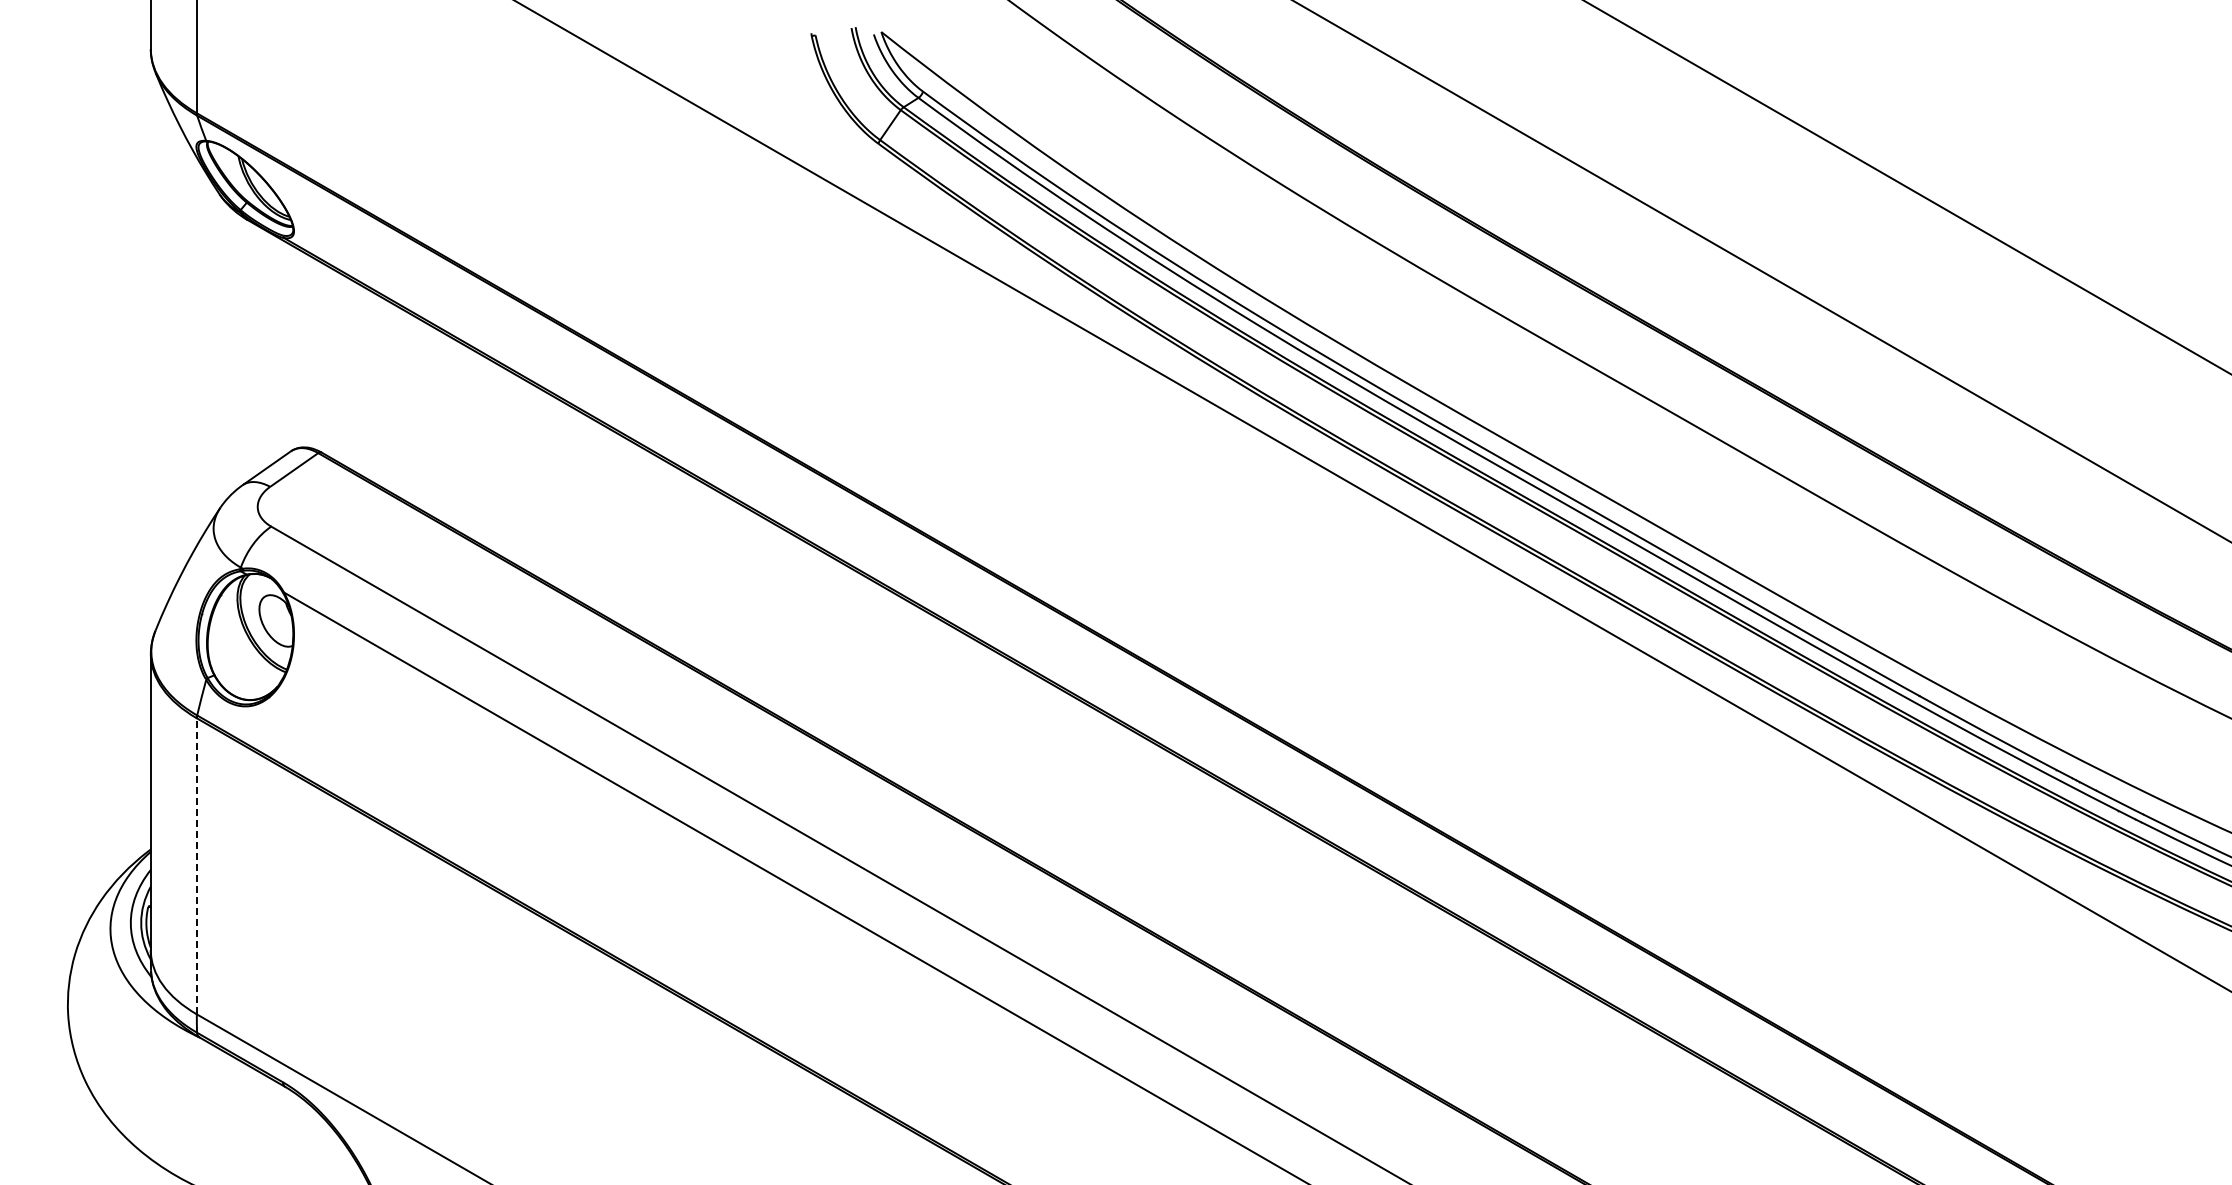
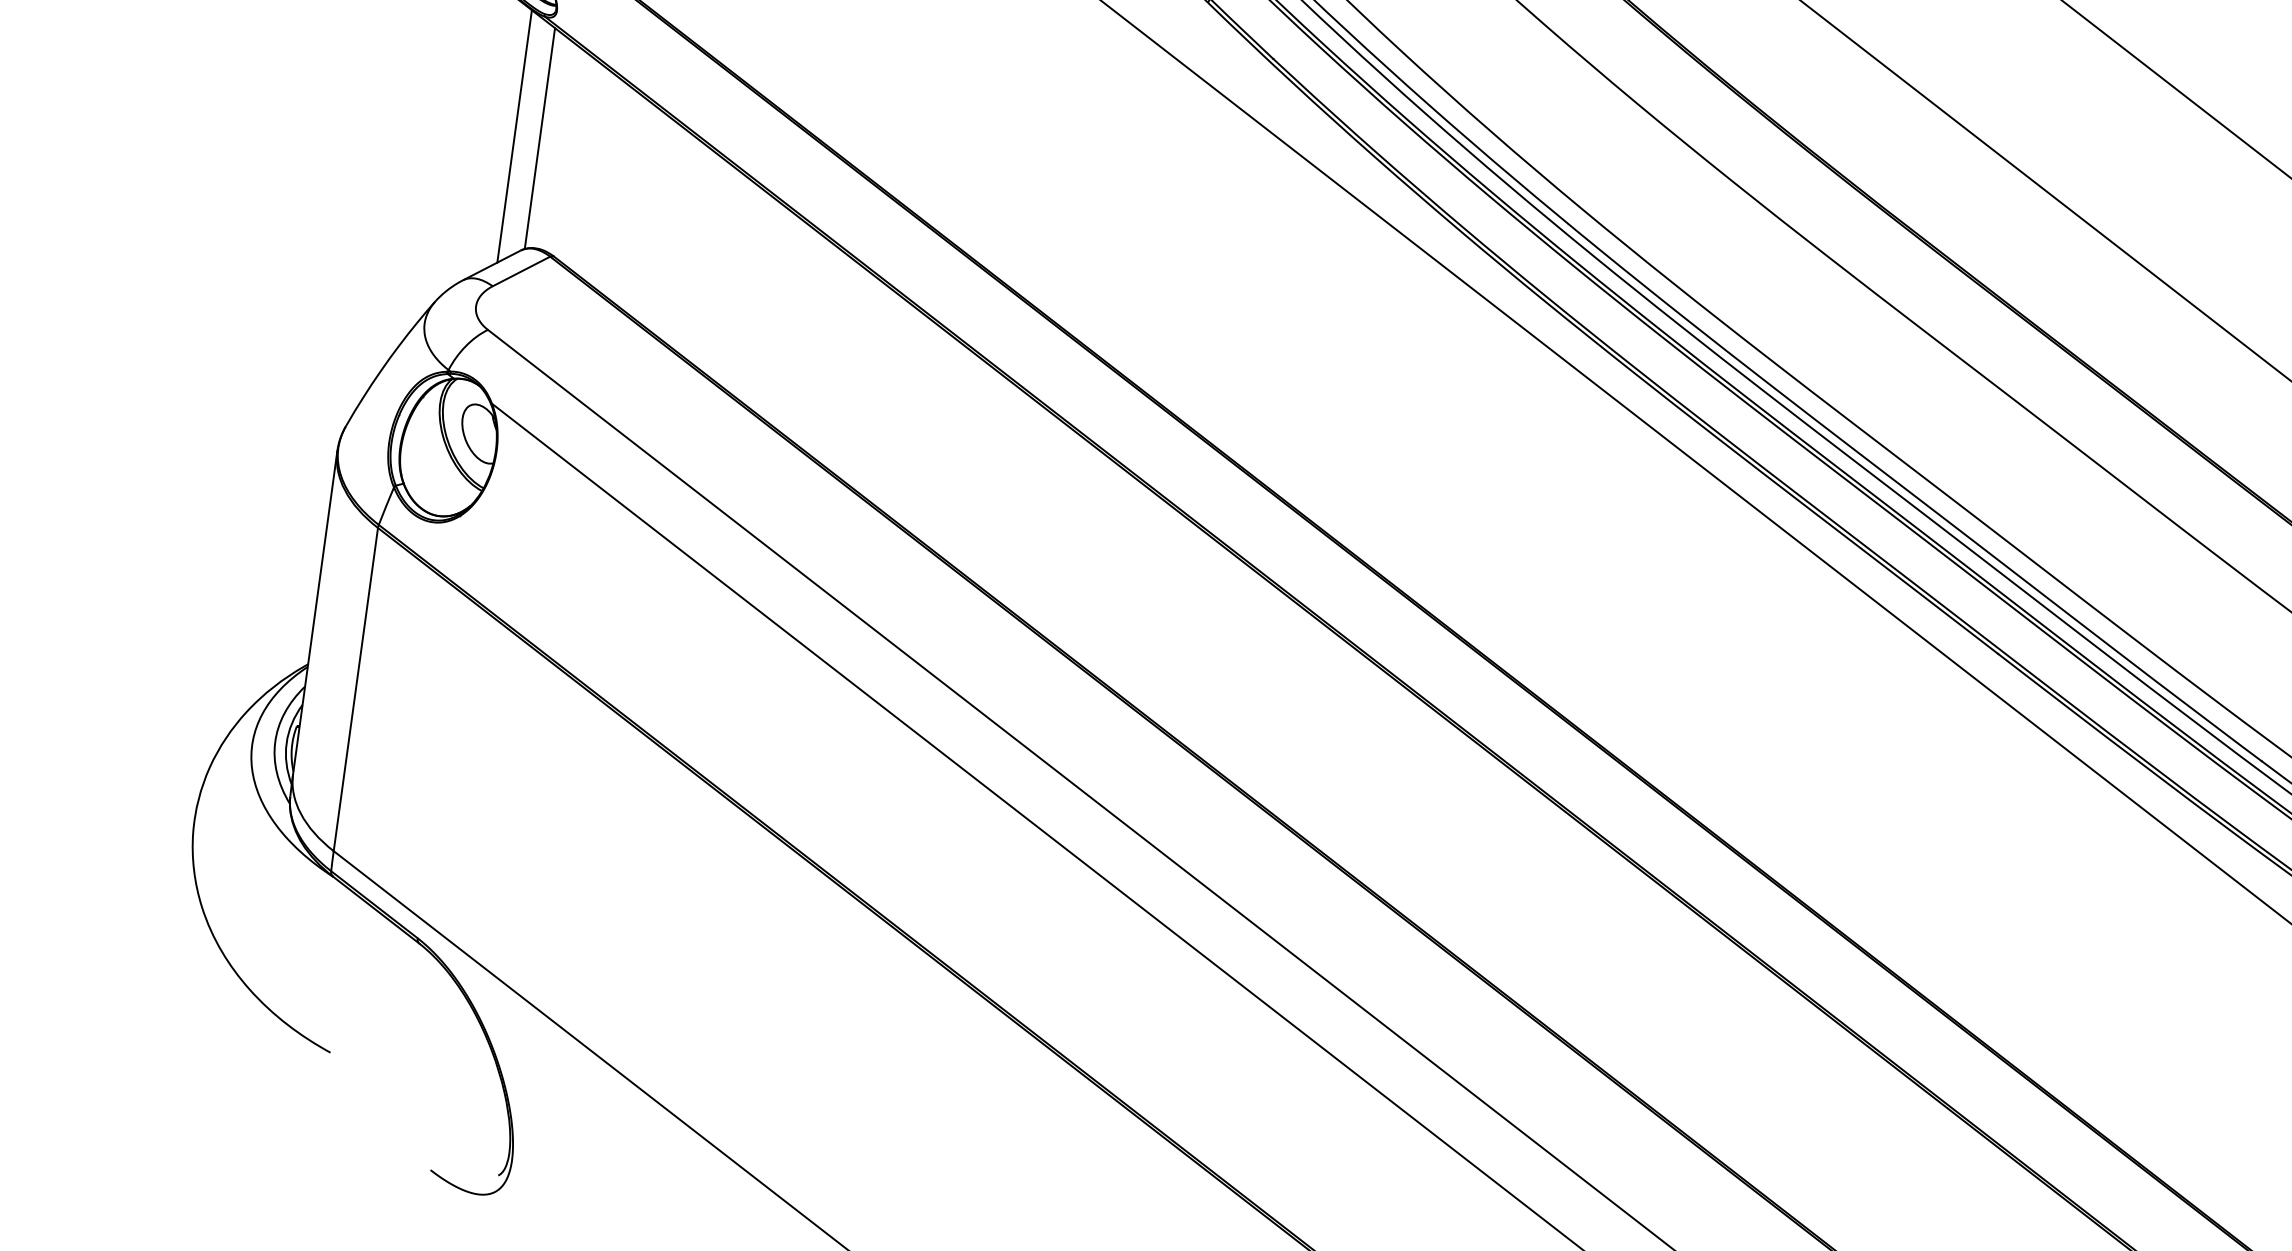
line: (271, 348) -> (514, 135), added
line: (294, 348) -> (539, 138), added
line: (196, 865) -> (355, 688), dashed -> solid

